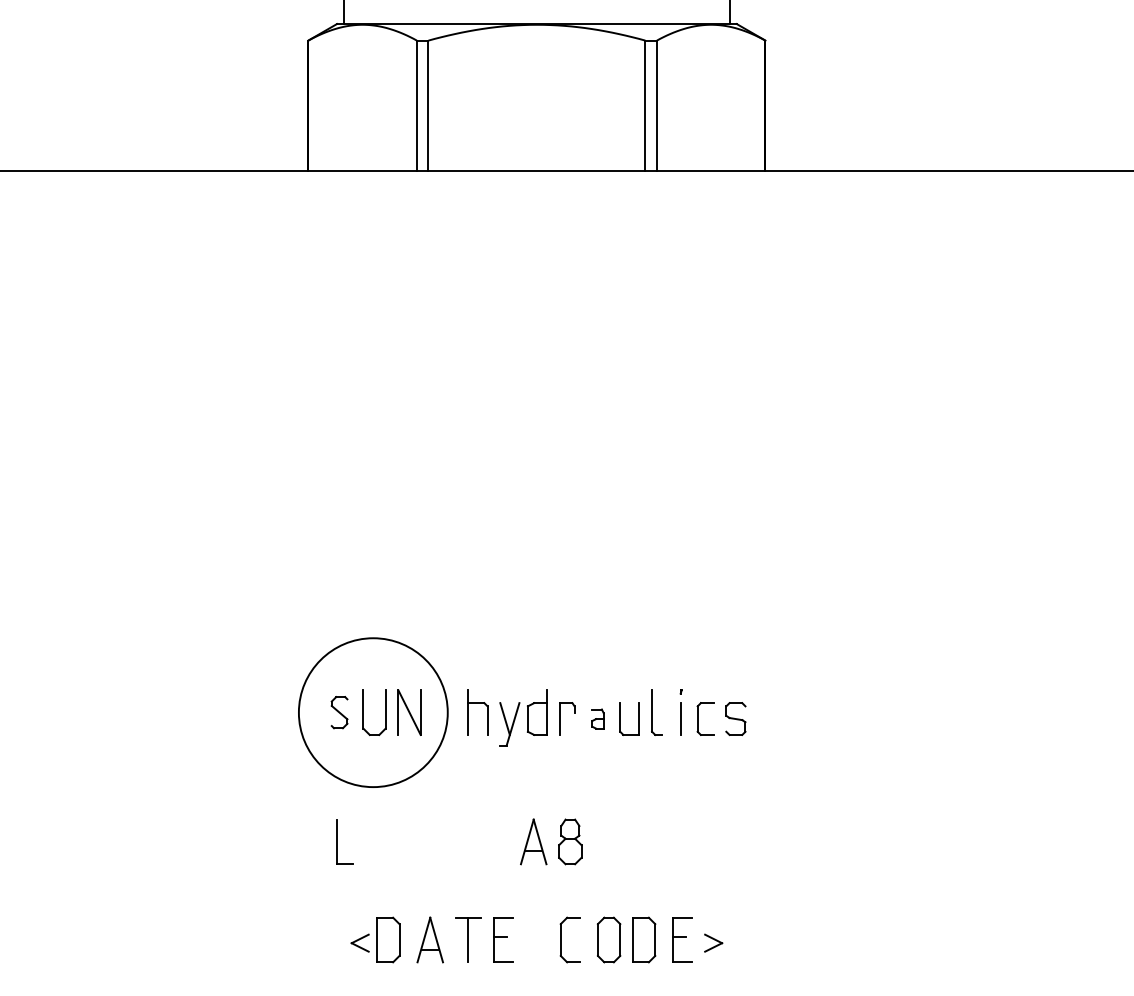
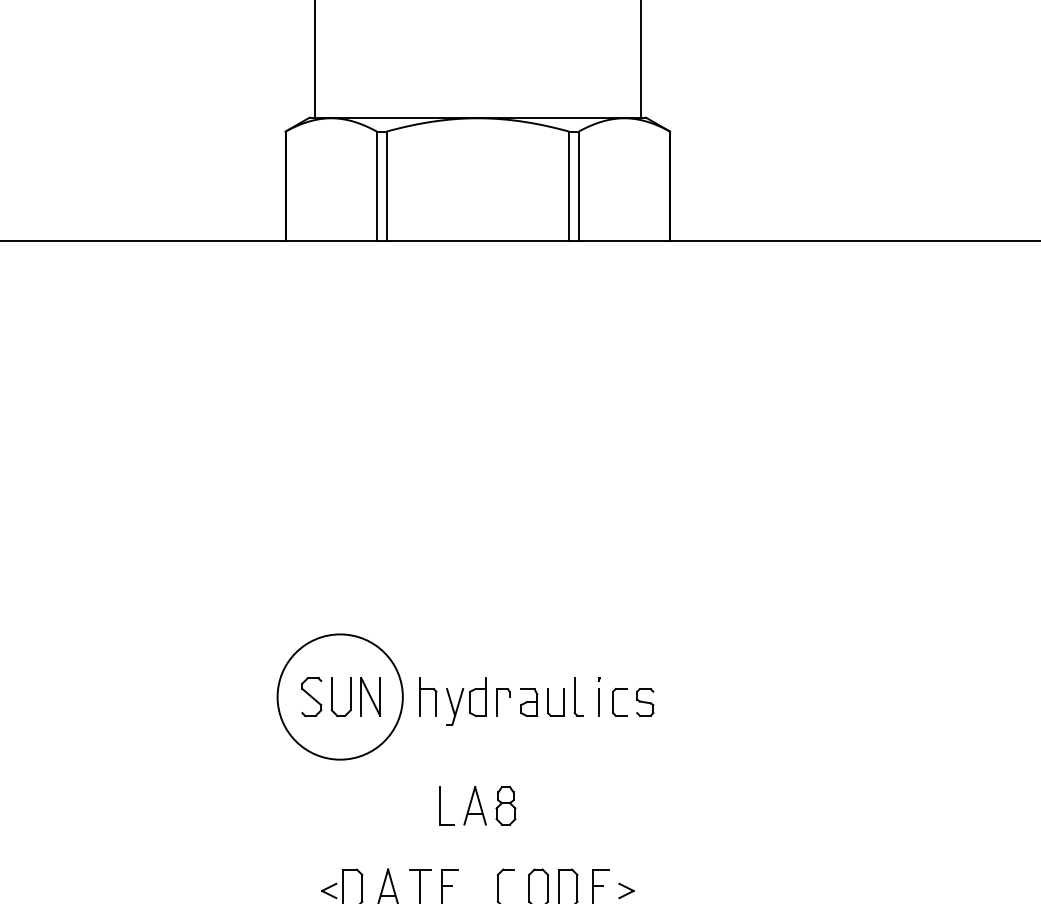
part: (339, 712) -> (311, 696), size x1.43
part: (598, 719) -> (529, 702), size x1.67
part: (343, 841) -> (446, 805), moved

